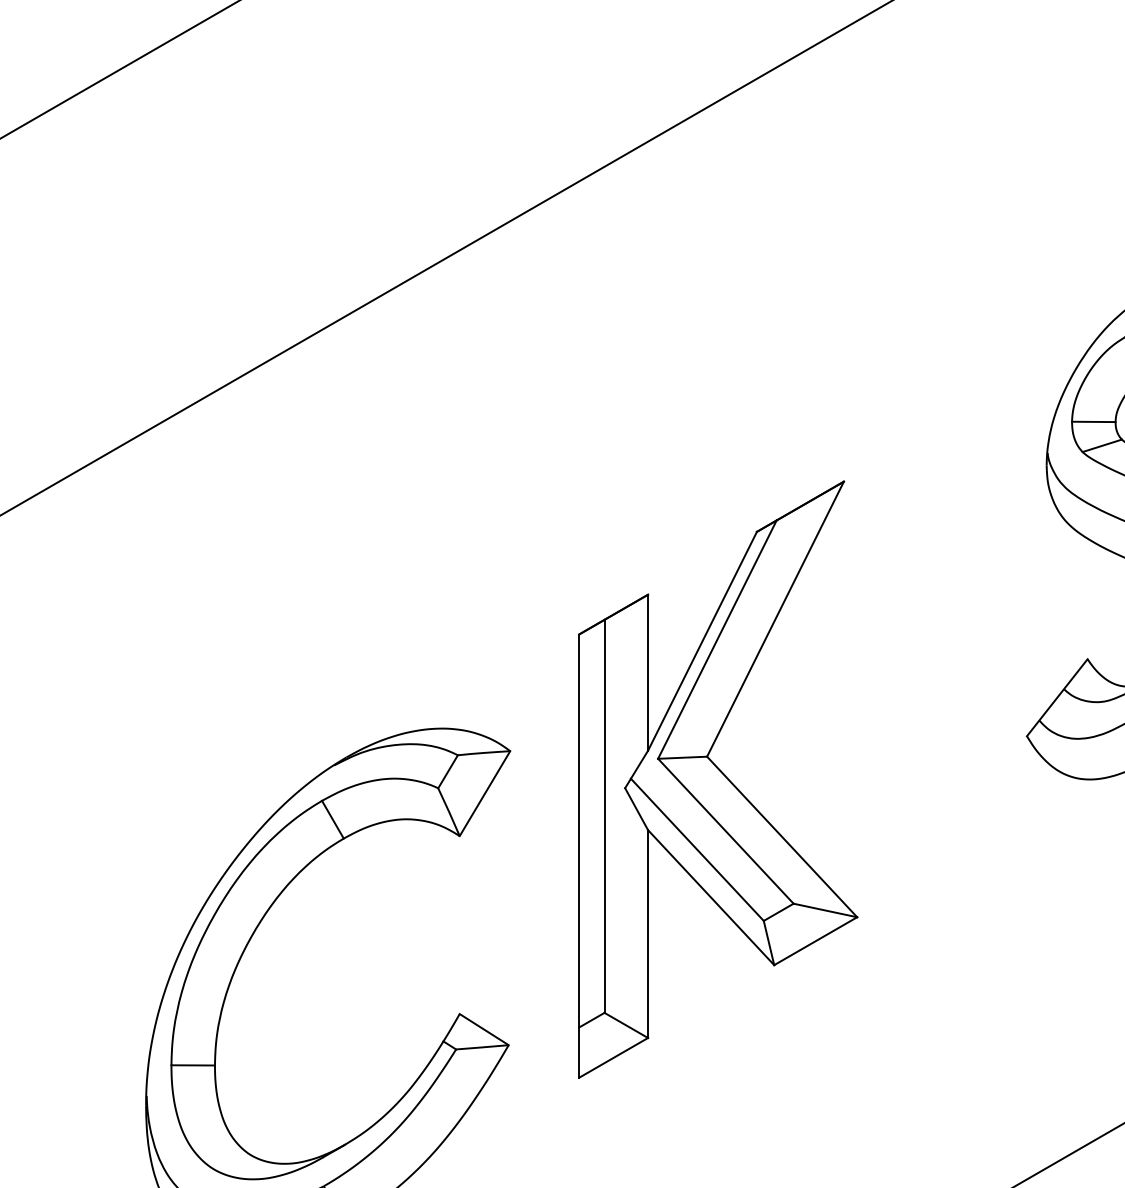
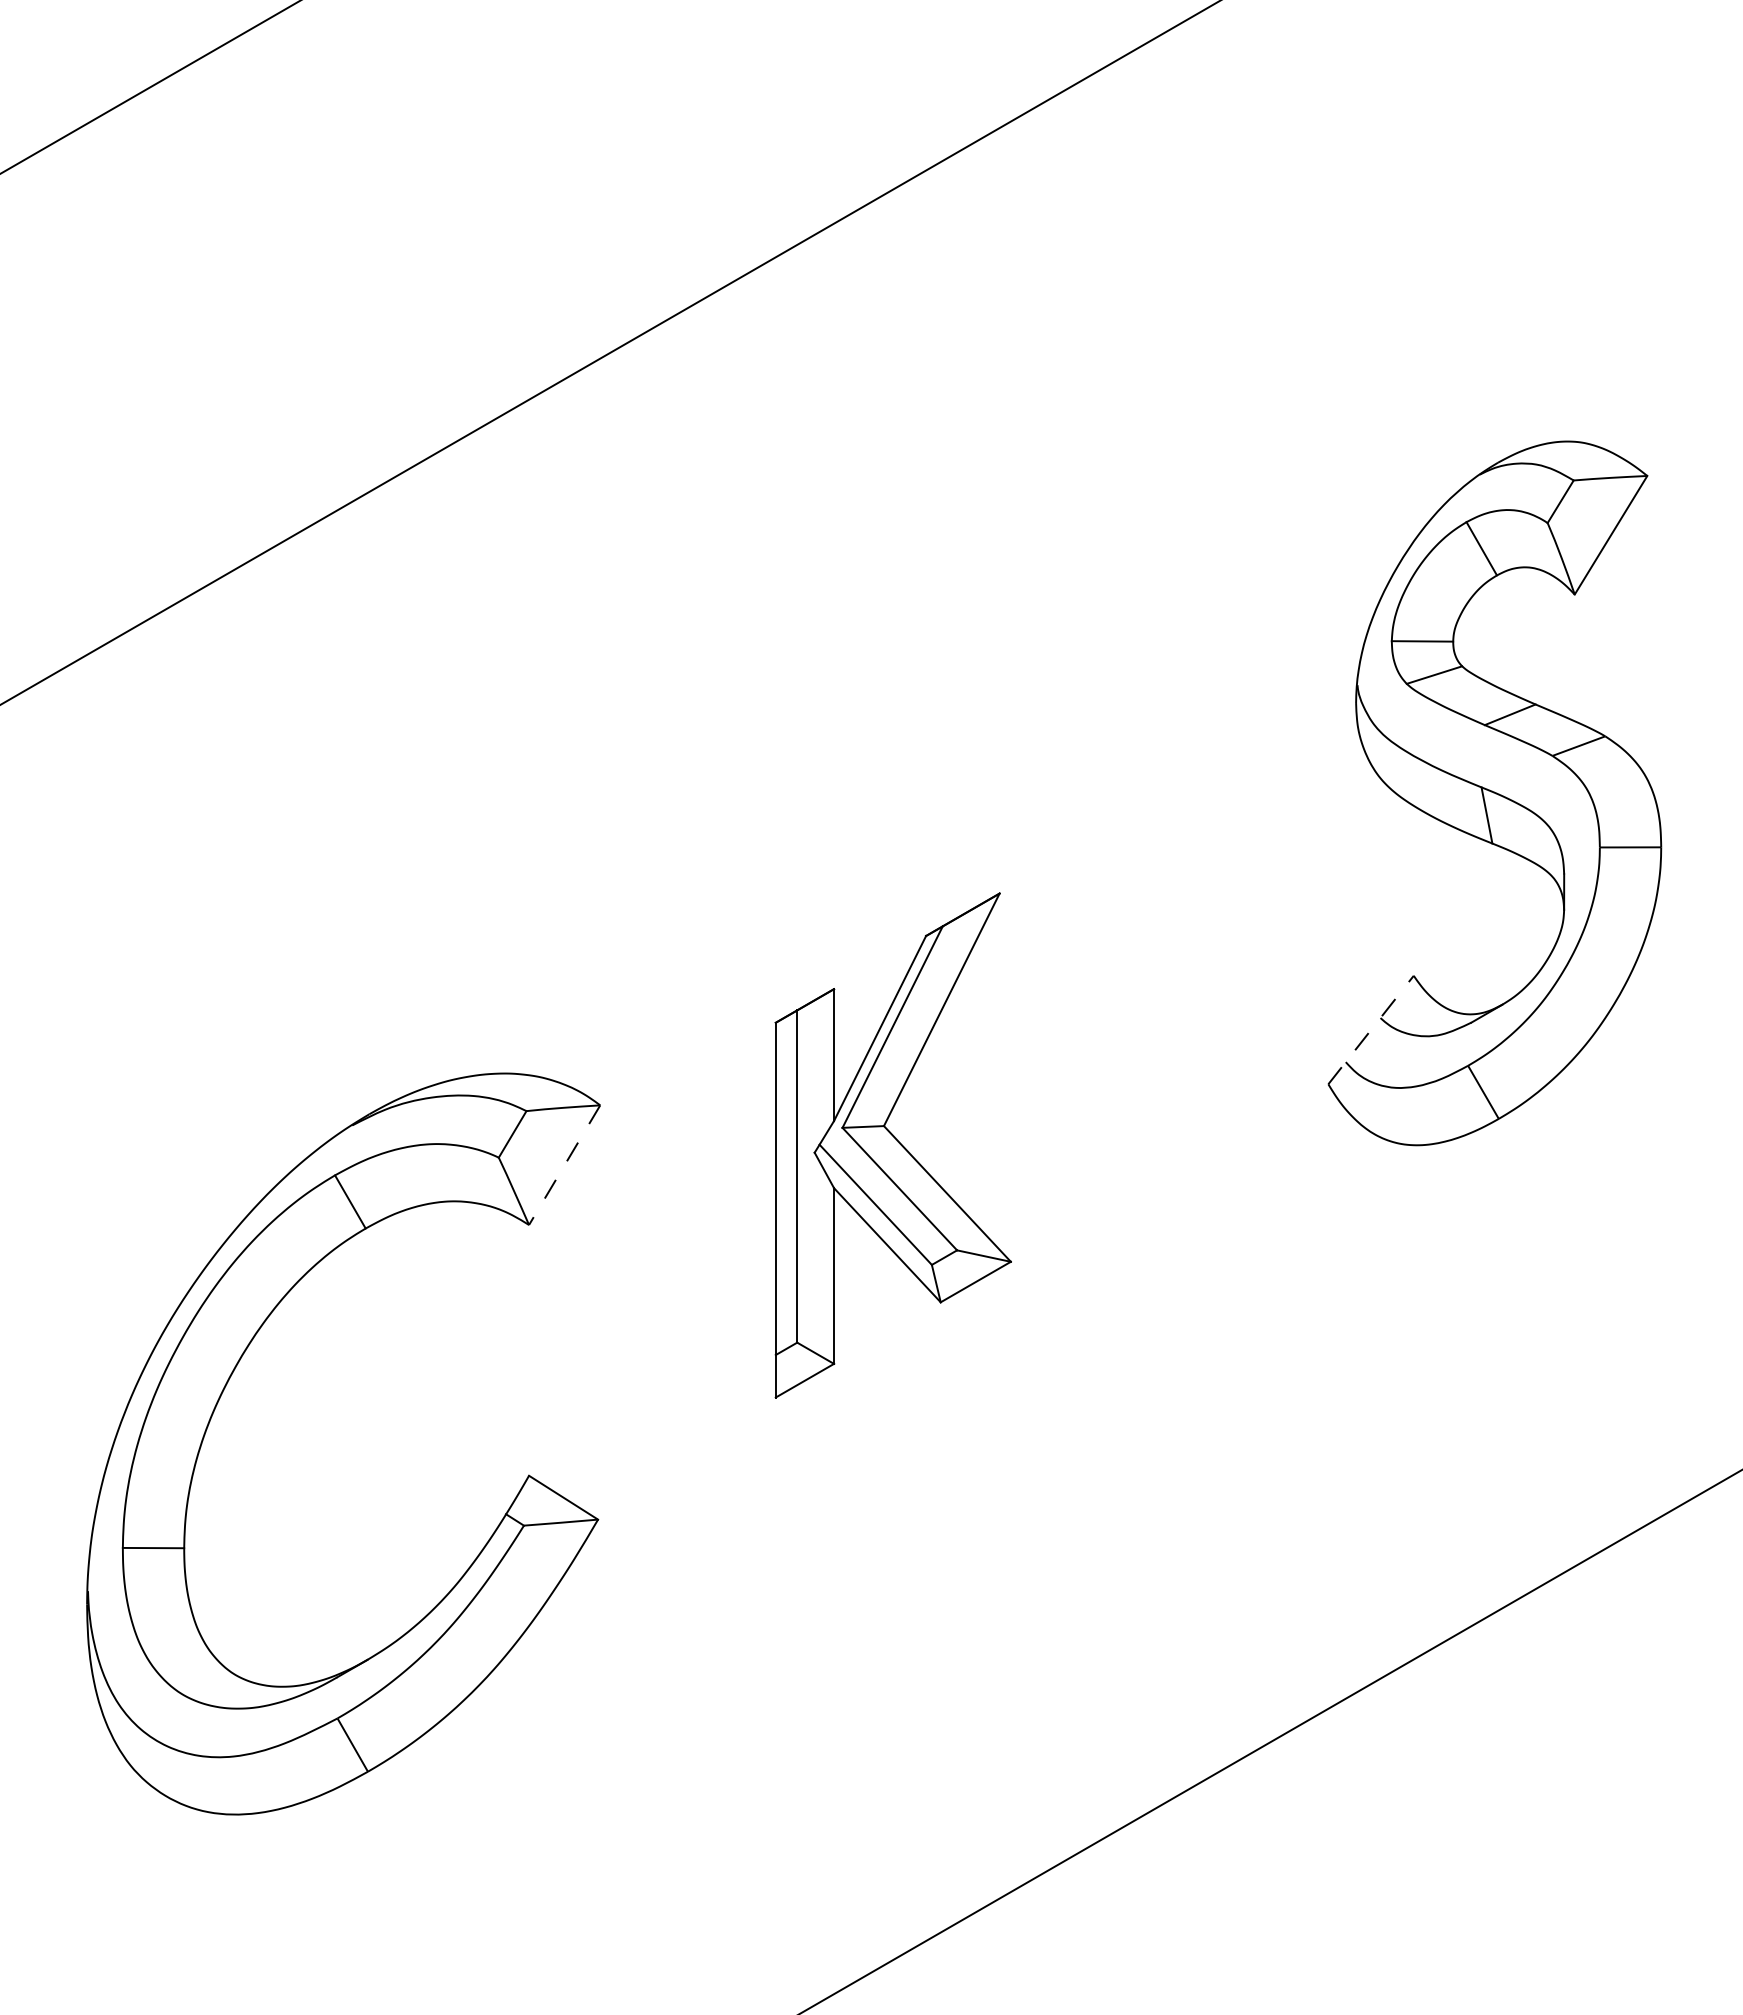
line: (1057, 697) -> (1371, 1029), solid -> dashed
part: (718, 779) -> (893, 1145), size x0.6
line: (484, 793) -> (564, 1165), solid -> dashed

